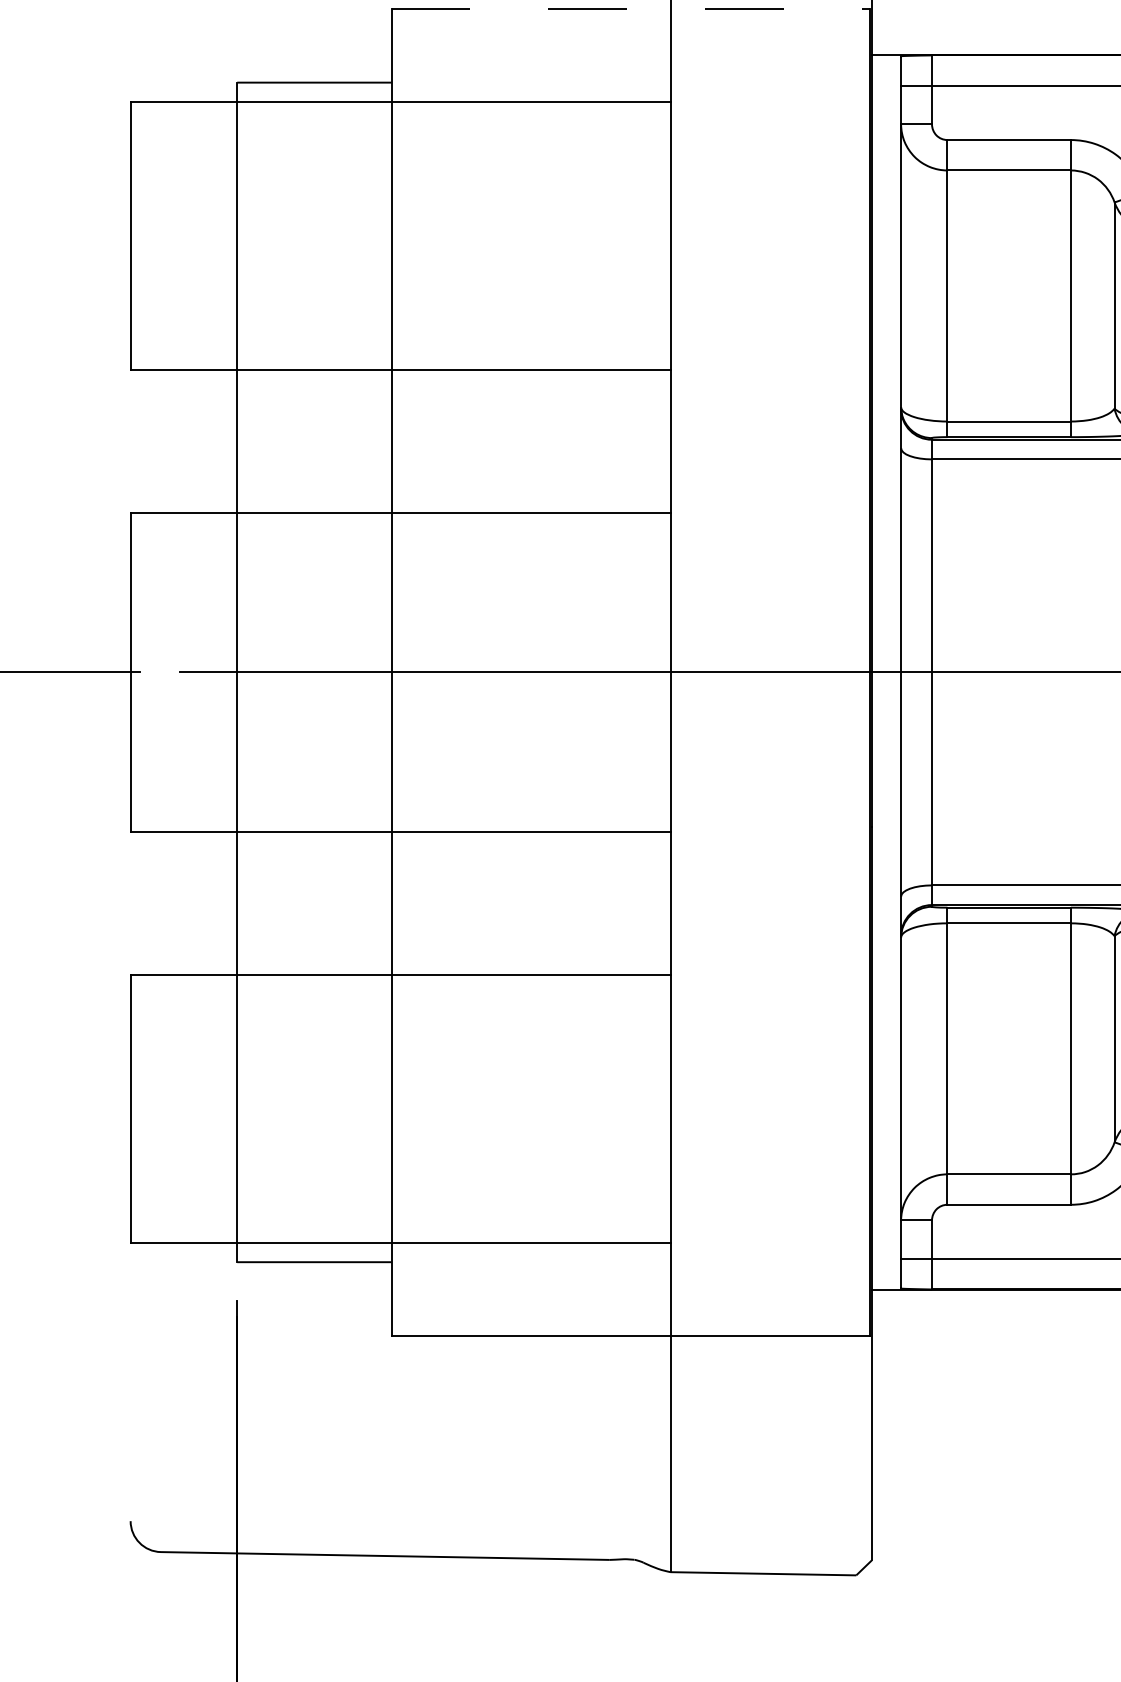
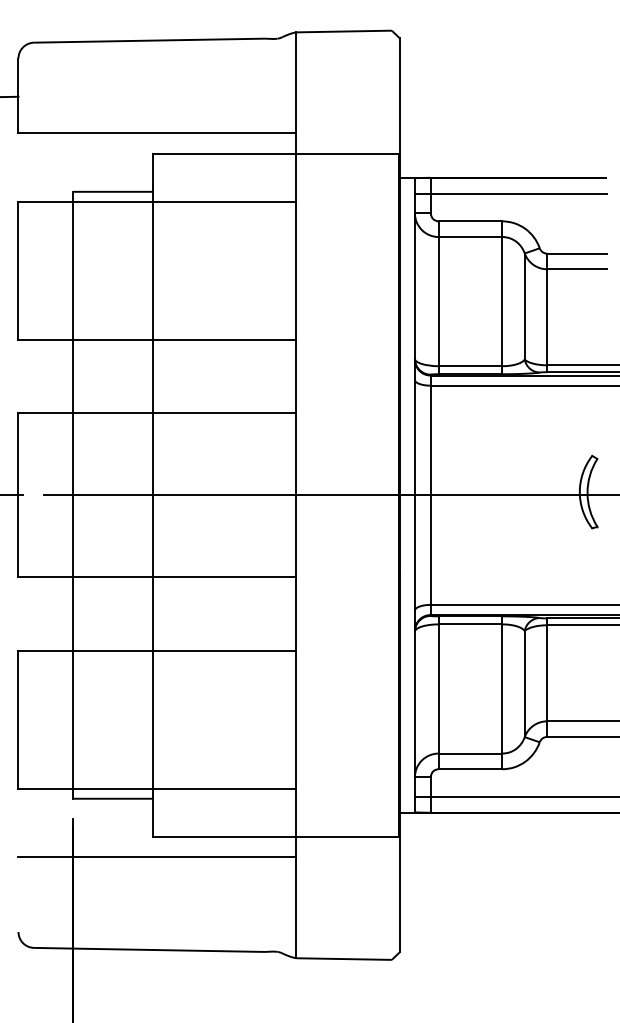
line: (632, 8) -> (276, 153), dashed -> solid
line: (400, 1376) -> (157, 857), added

